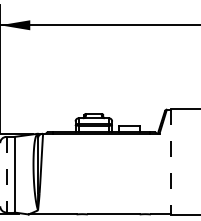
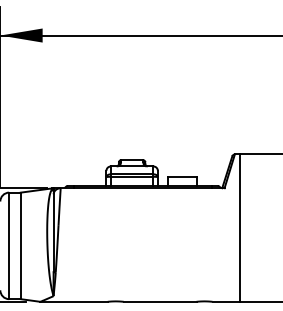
line: (170, 162) -> (240, 228), dashed -> solid
line: (6, 174) -> (9, 245), dashed -> solid

